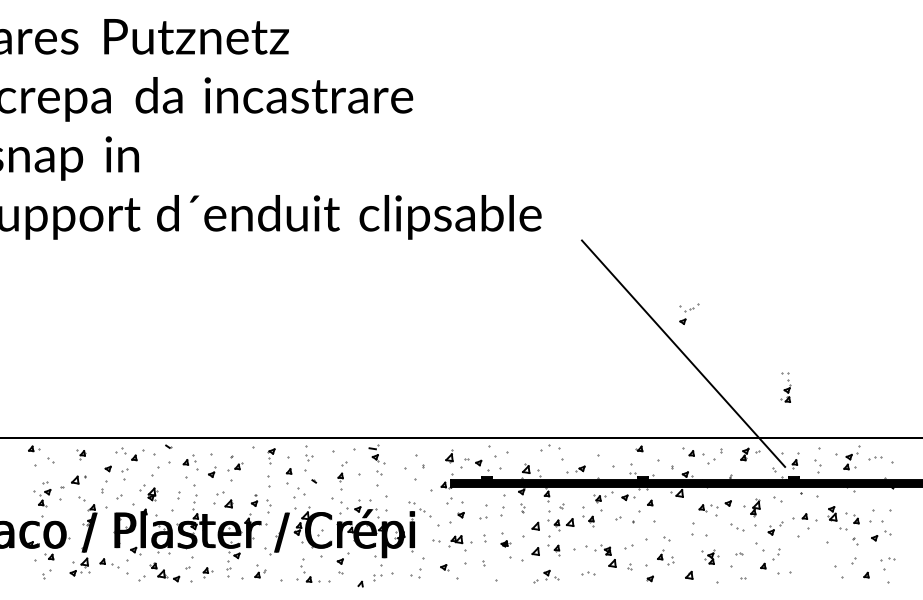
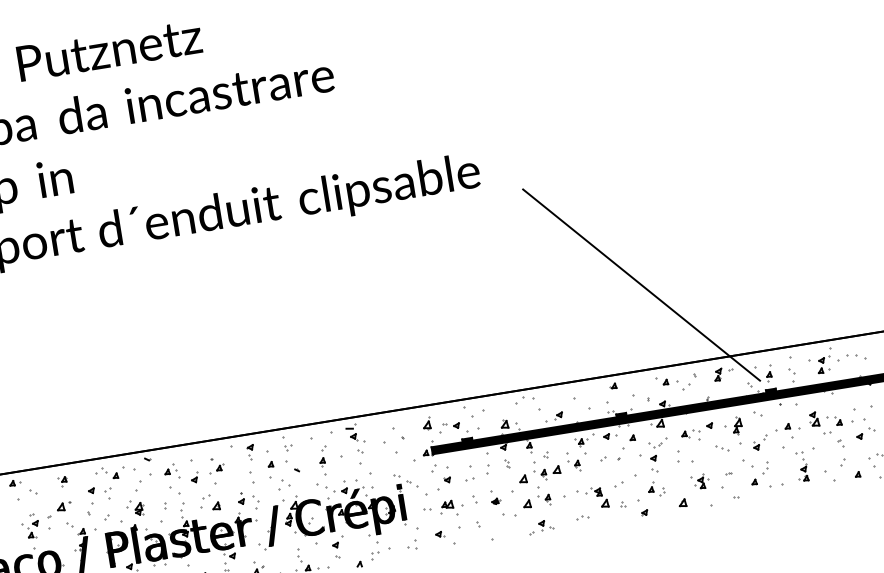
part: (689, 313) -> (659, 449), moved
part: (785, 387) -> (801, 466), moved
part: (875, 457) -> (847, 356), size x1.43

